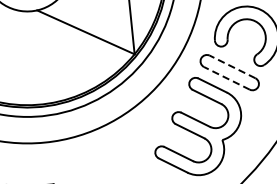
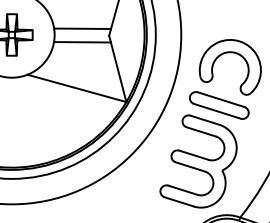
line: (231, 66) -> (220, 99), dashed -> solid
line: (226, 78) -> (217, 111), dashed -> solid

